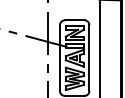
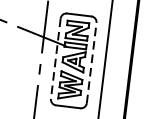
line: (59, 58) -> (55, 59), solid -> dashed
line: (89, 58) -> (91, 63), solid -> dashed

